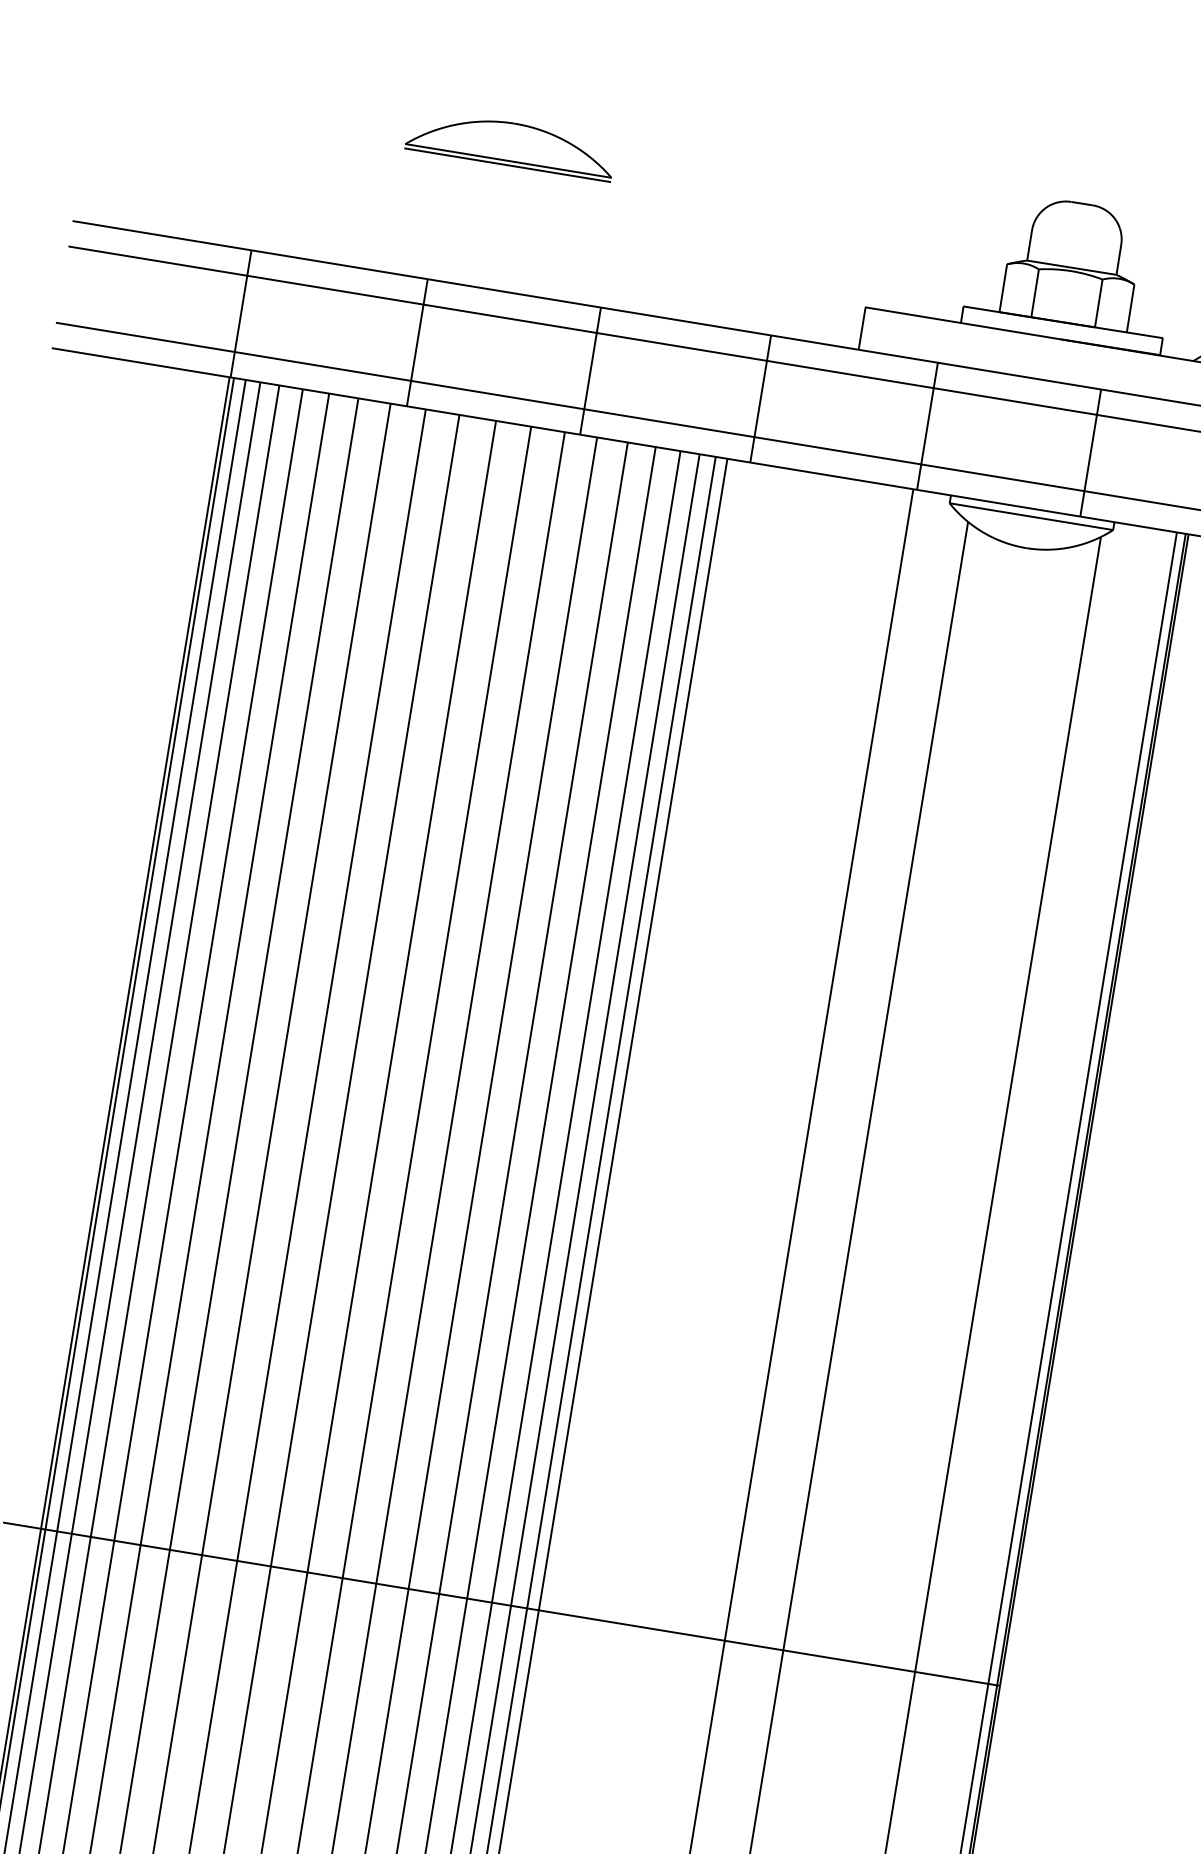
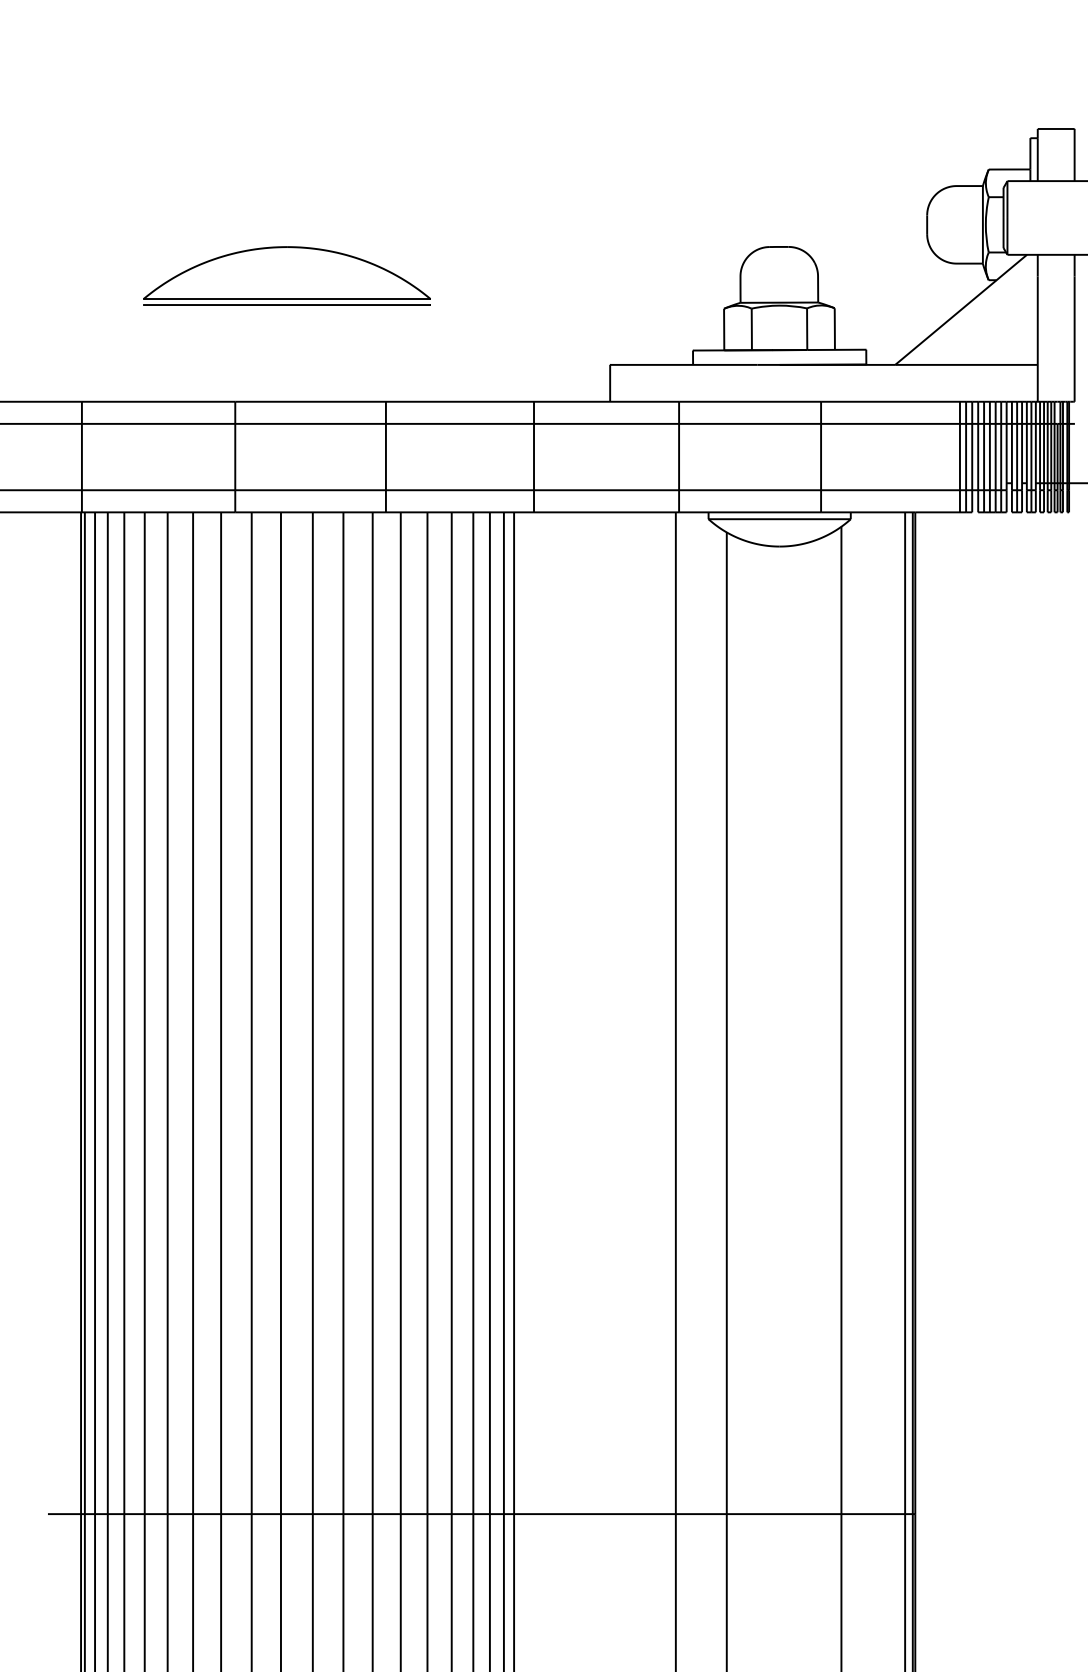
part: (511, 143) -> (287, 275), size x1.6

